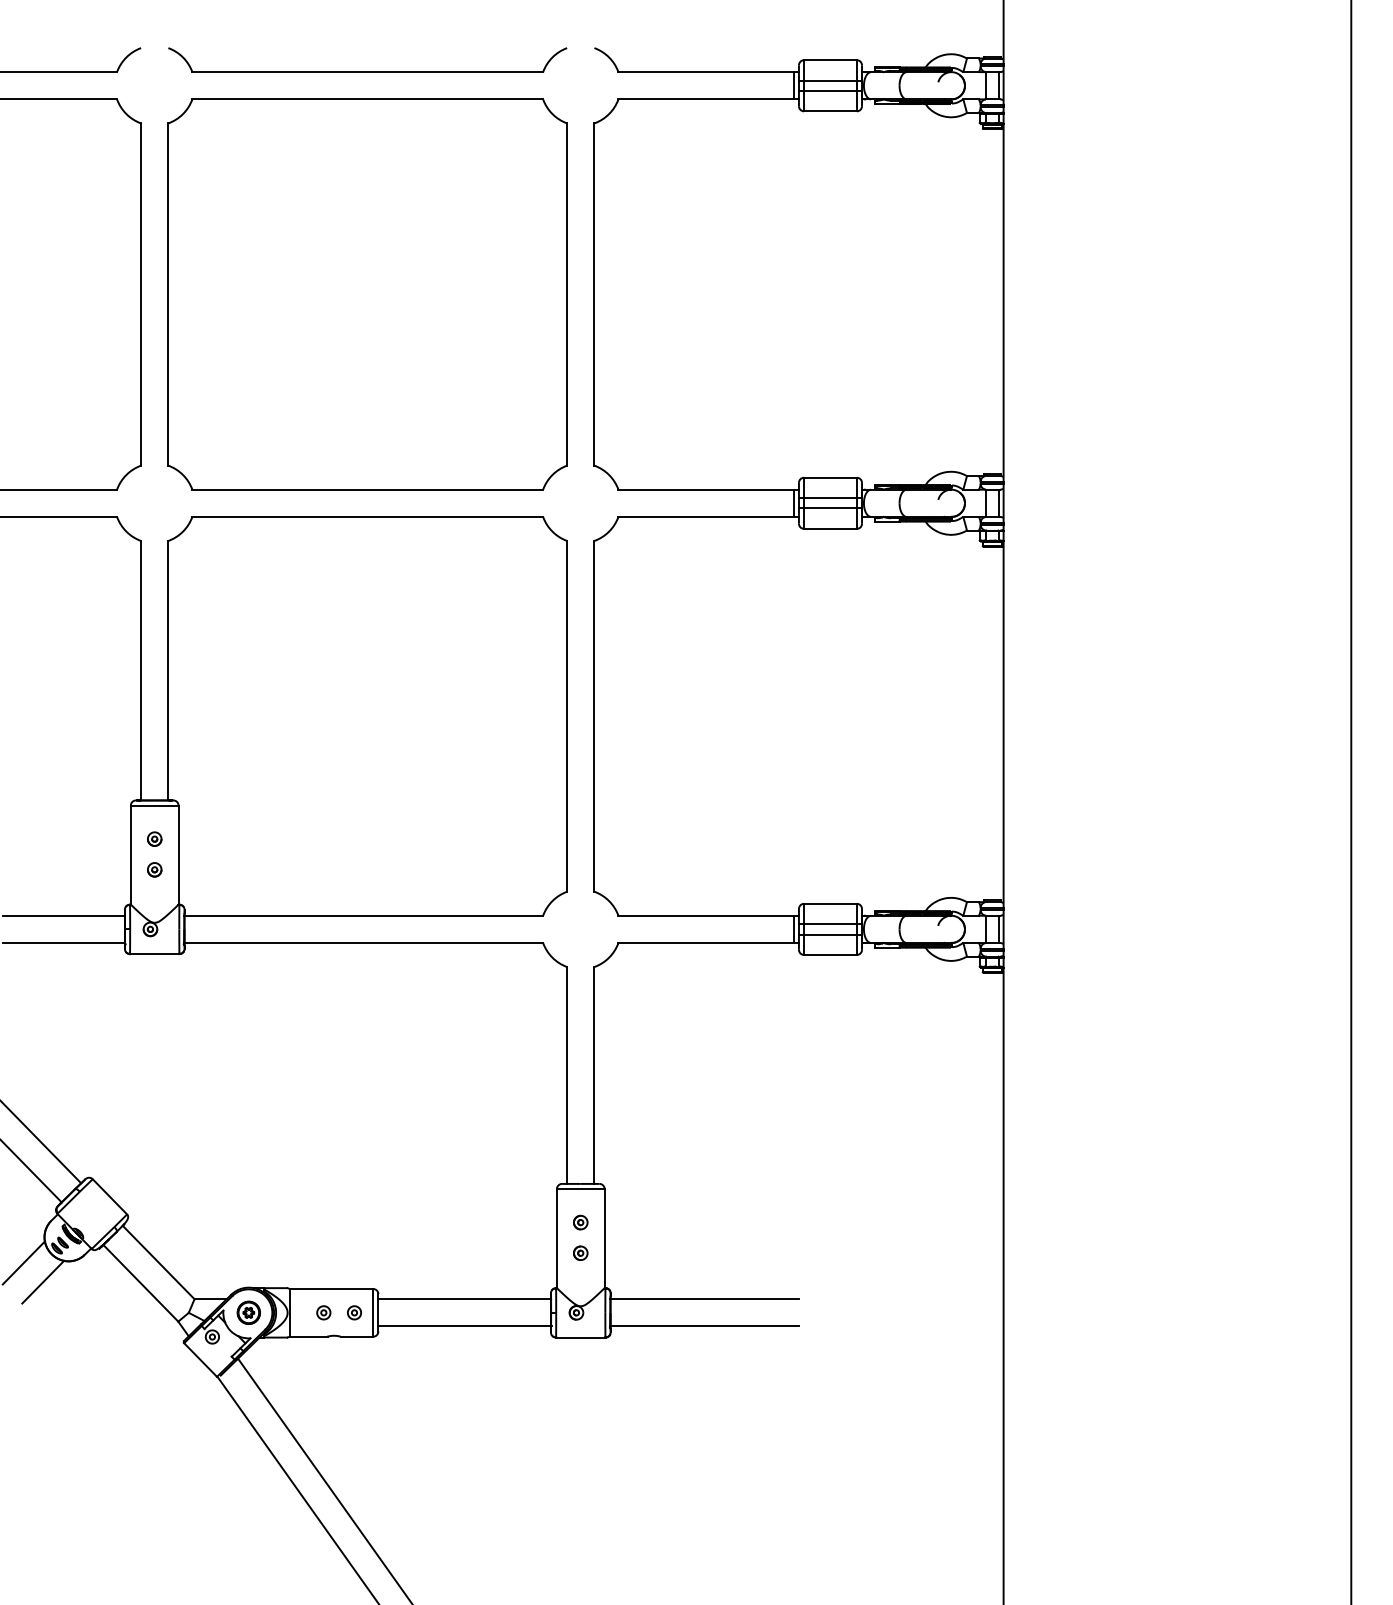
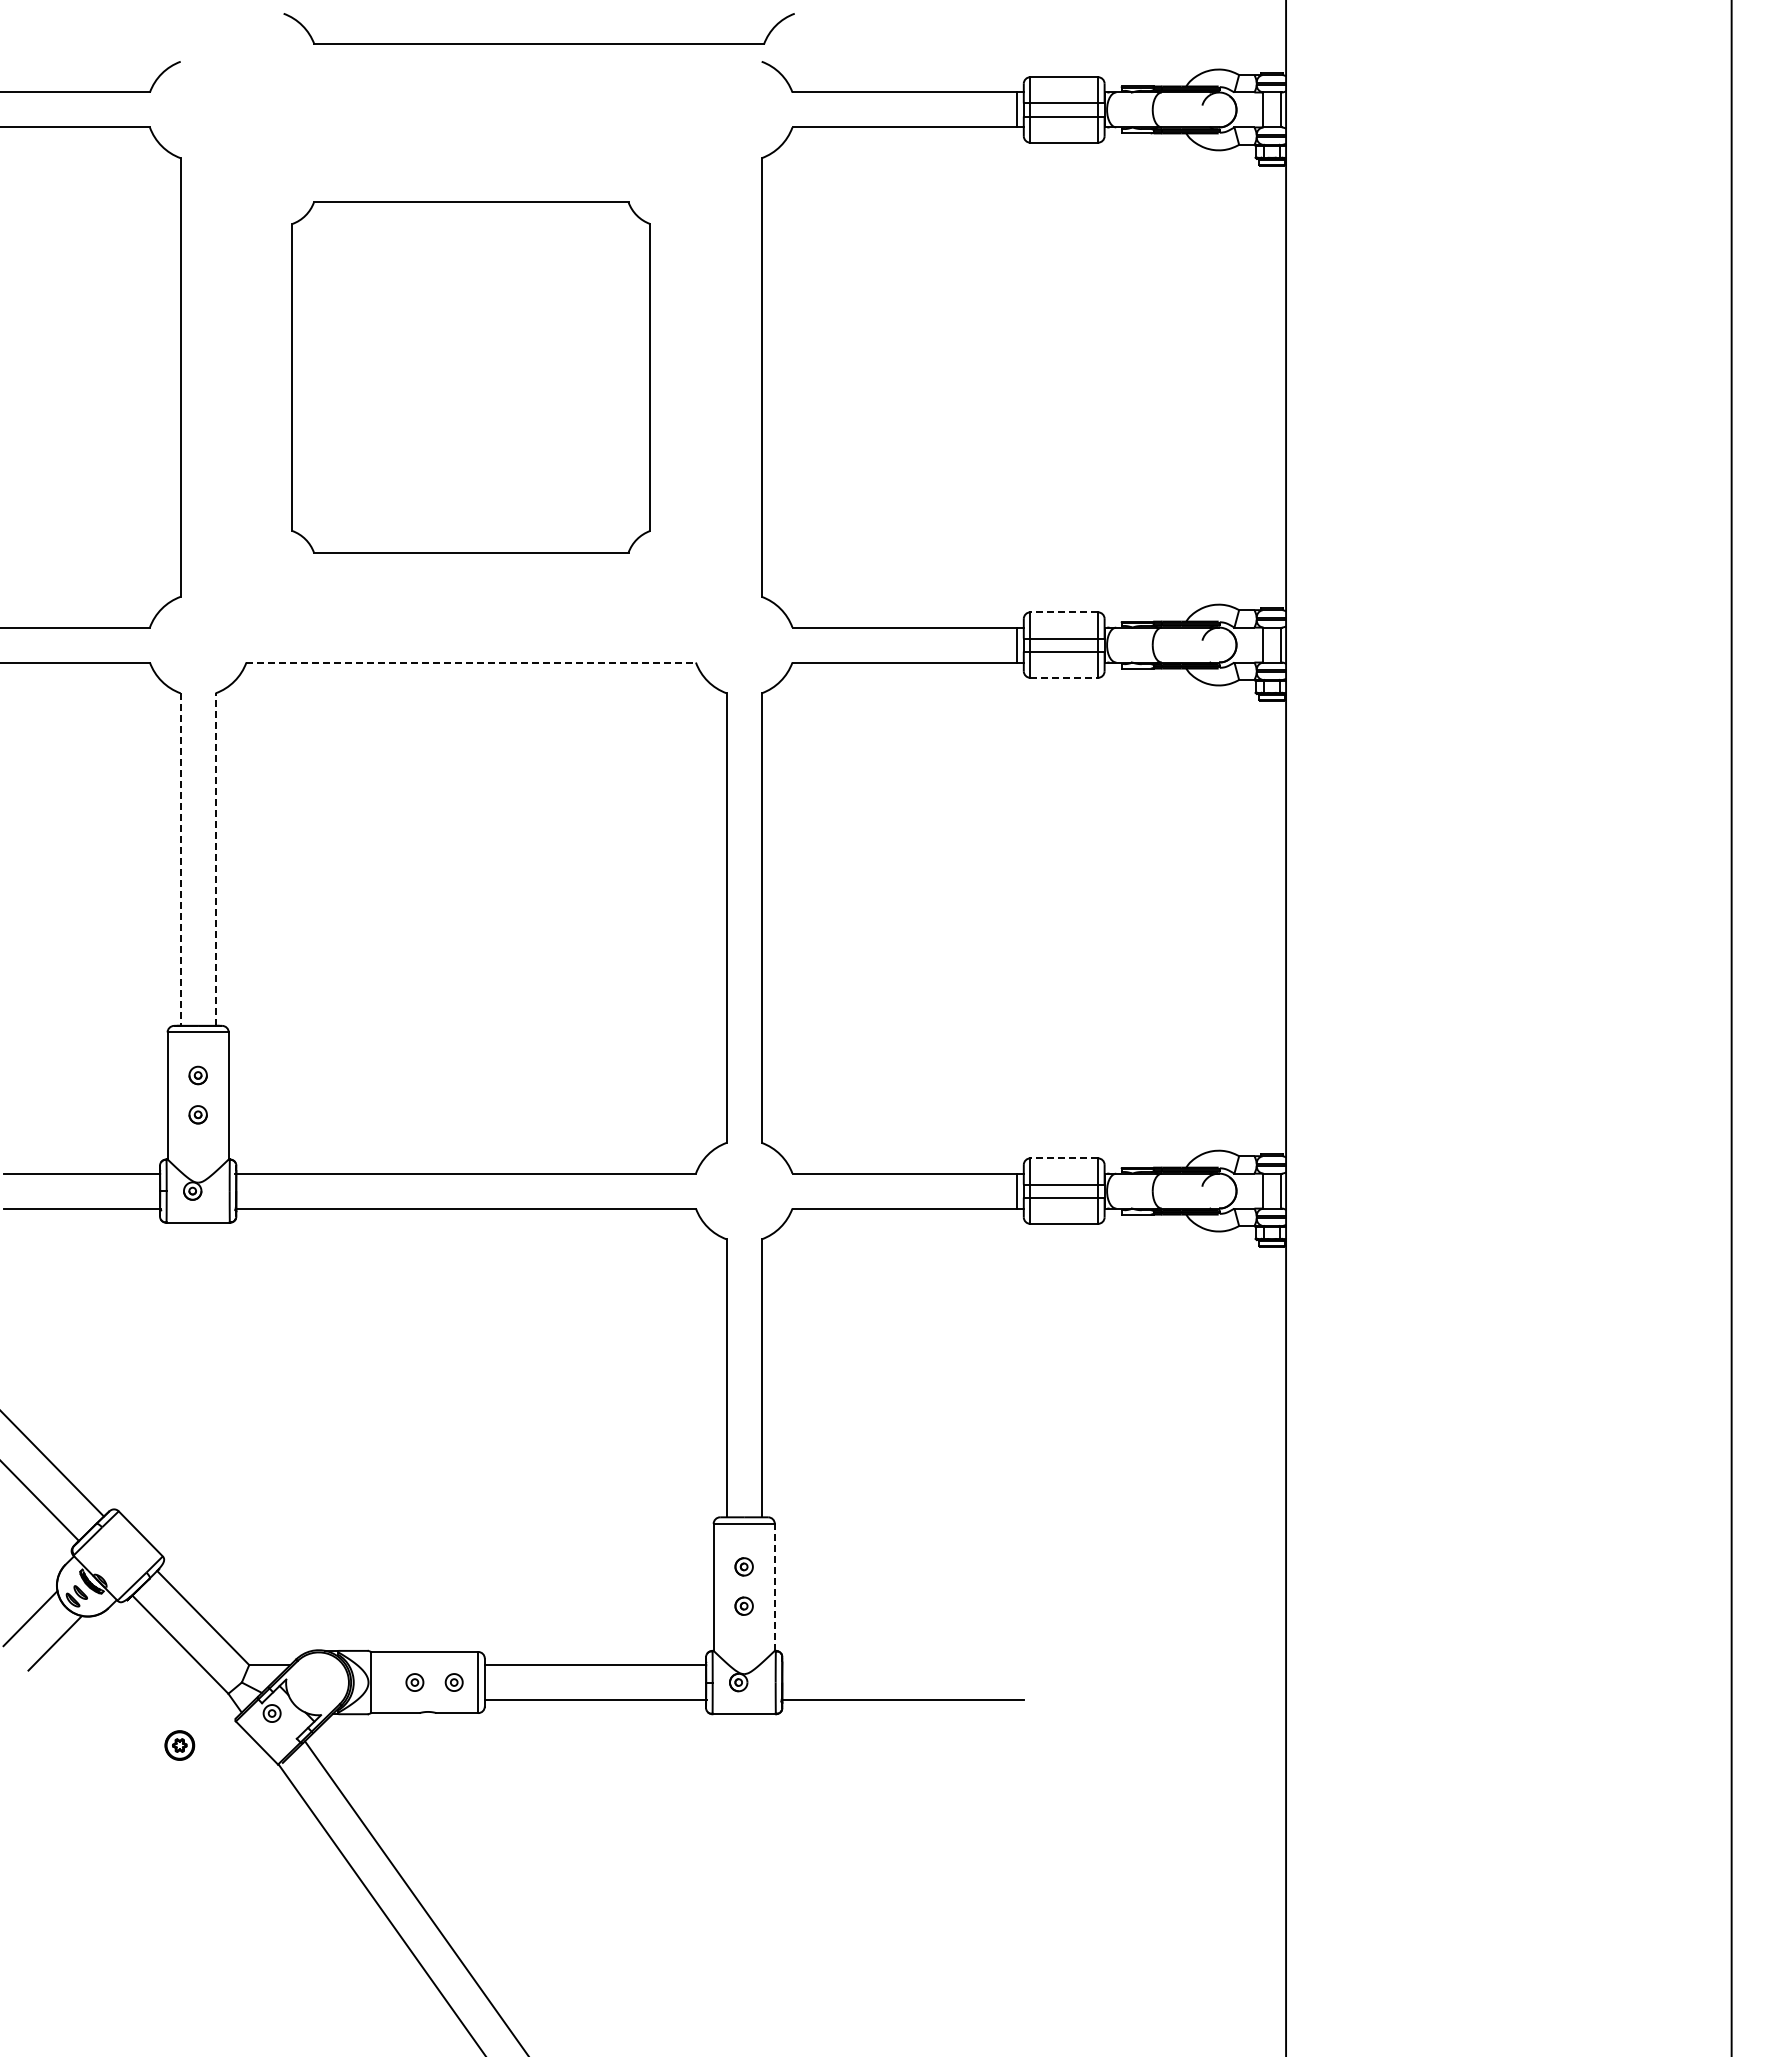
part: (367, 71) -> (538, 43), moved
part: (367, 294) -> (471, 377), size x0.7
line: (830, 477) -> (1064, 612), solid -> dashed
line: (367, 516) -> (471, 662), solid -> dashed
line: (830, 528) -> (1064, 677), solid -> dashed
line: (168, 670) -> (215, 859), solid -> dashed
line: (140, 671) -> (180, 860), solid -> dashed
line: (830, 903) -> (1064, 1158), solid -> dashed
line: (604, 1238) -> (774, 1587), solid -> dashed
line: (704, 1299) -> (902, 1665), removed
part: (248, 1312) -> (179, 1745), moved

